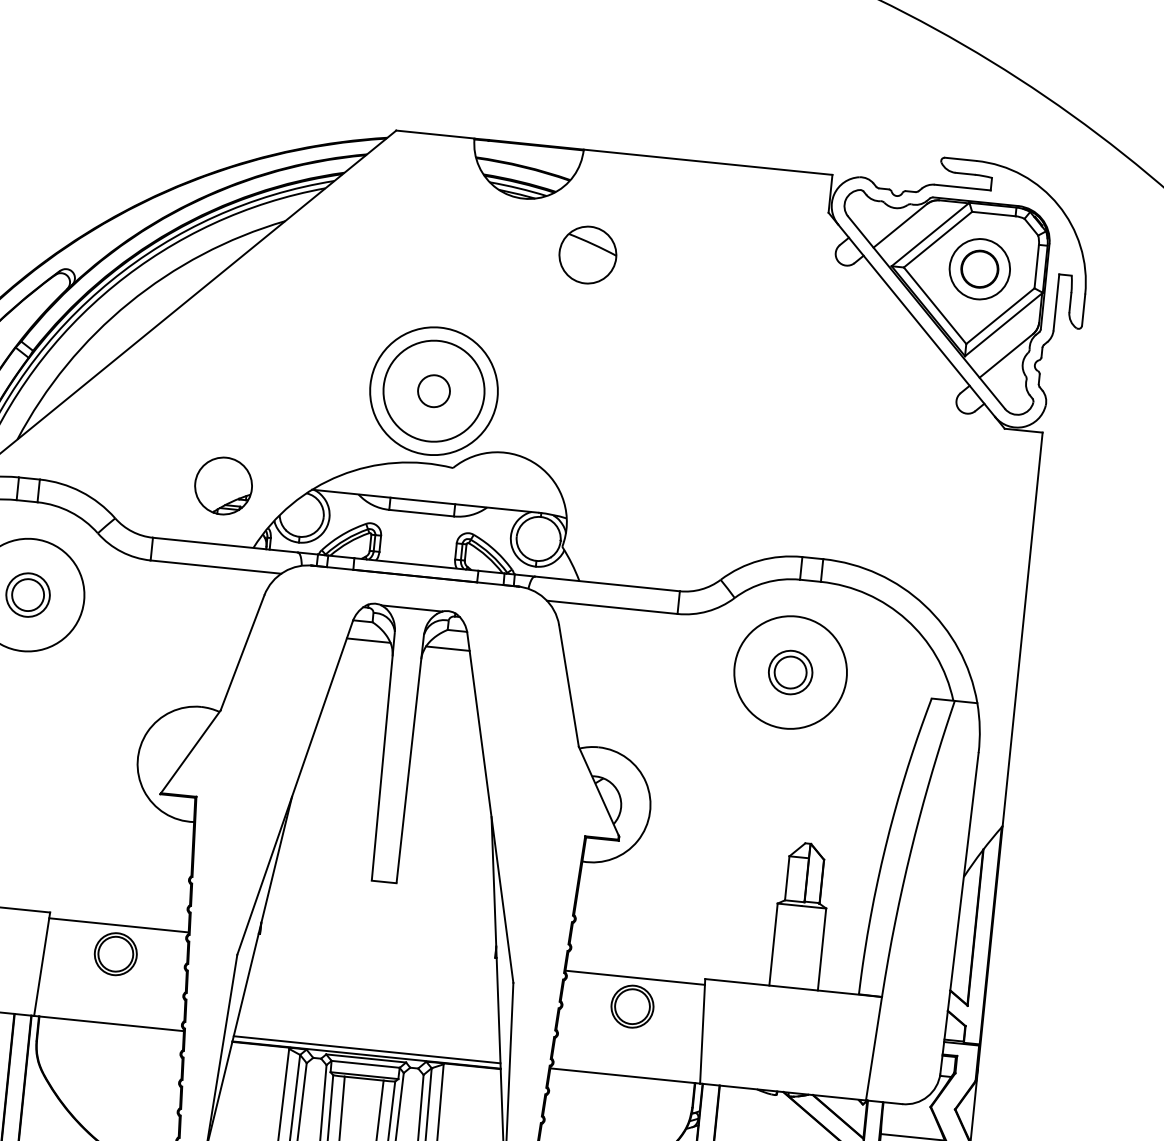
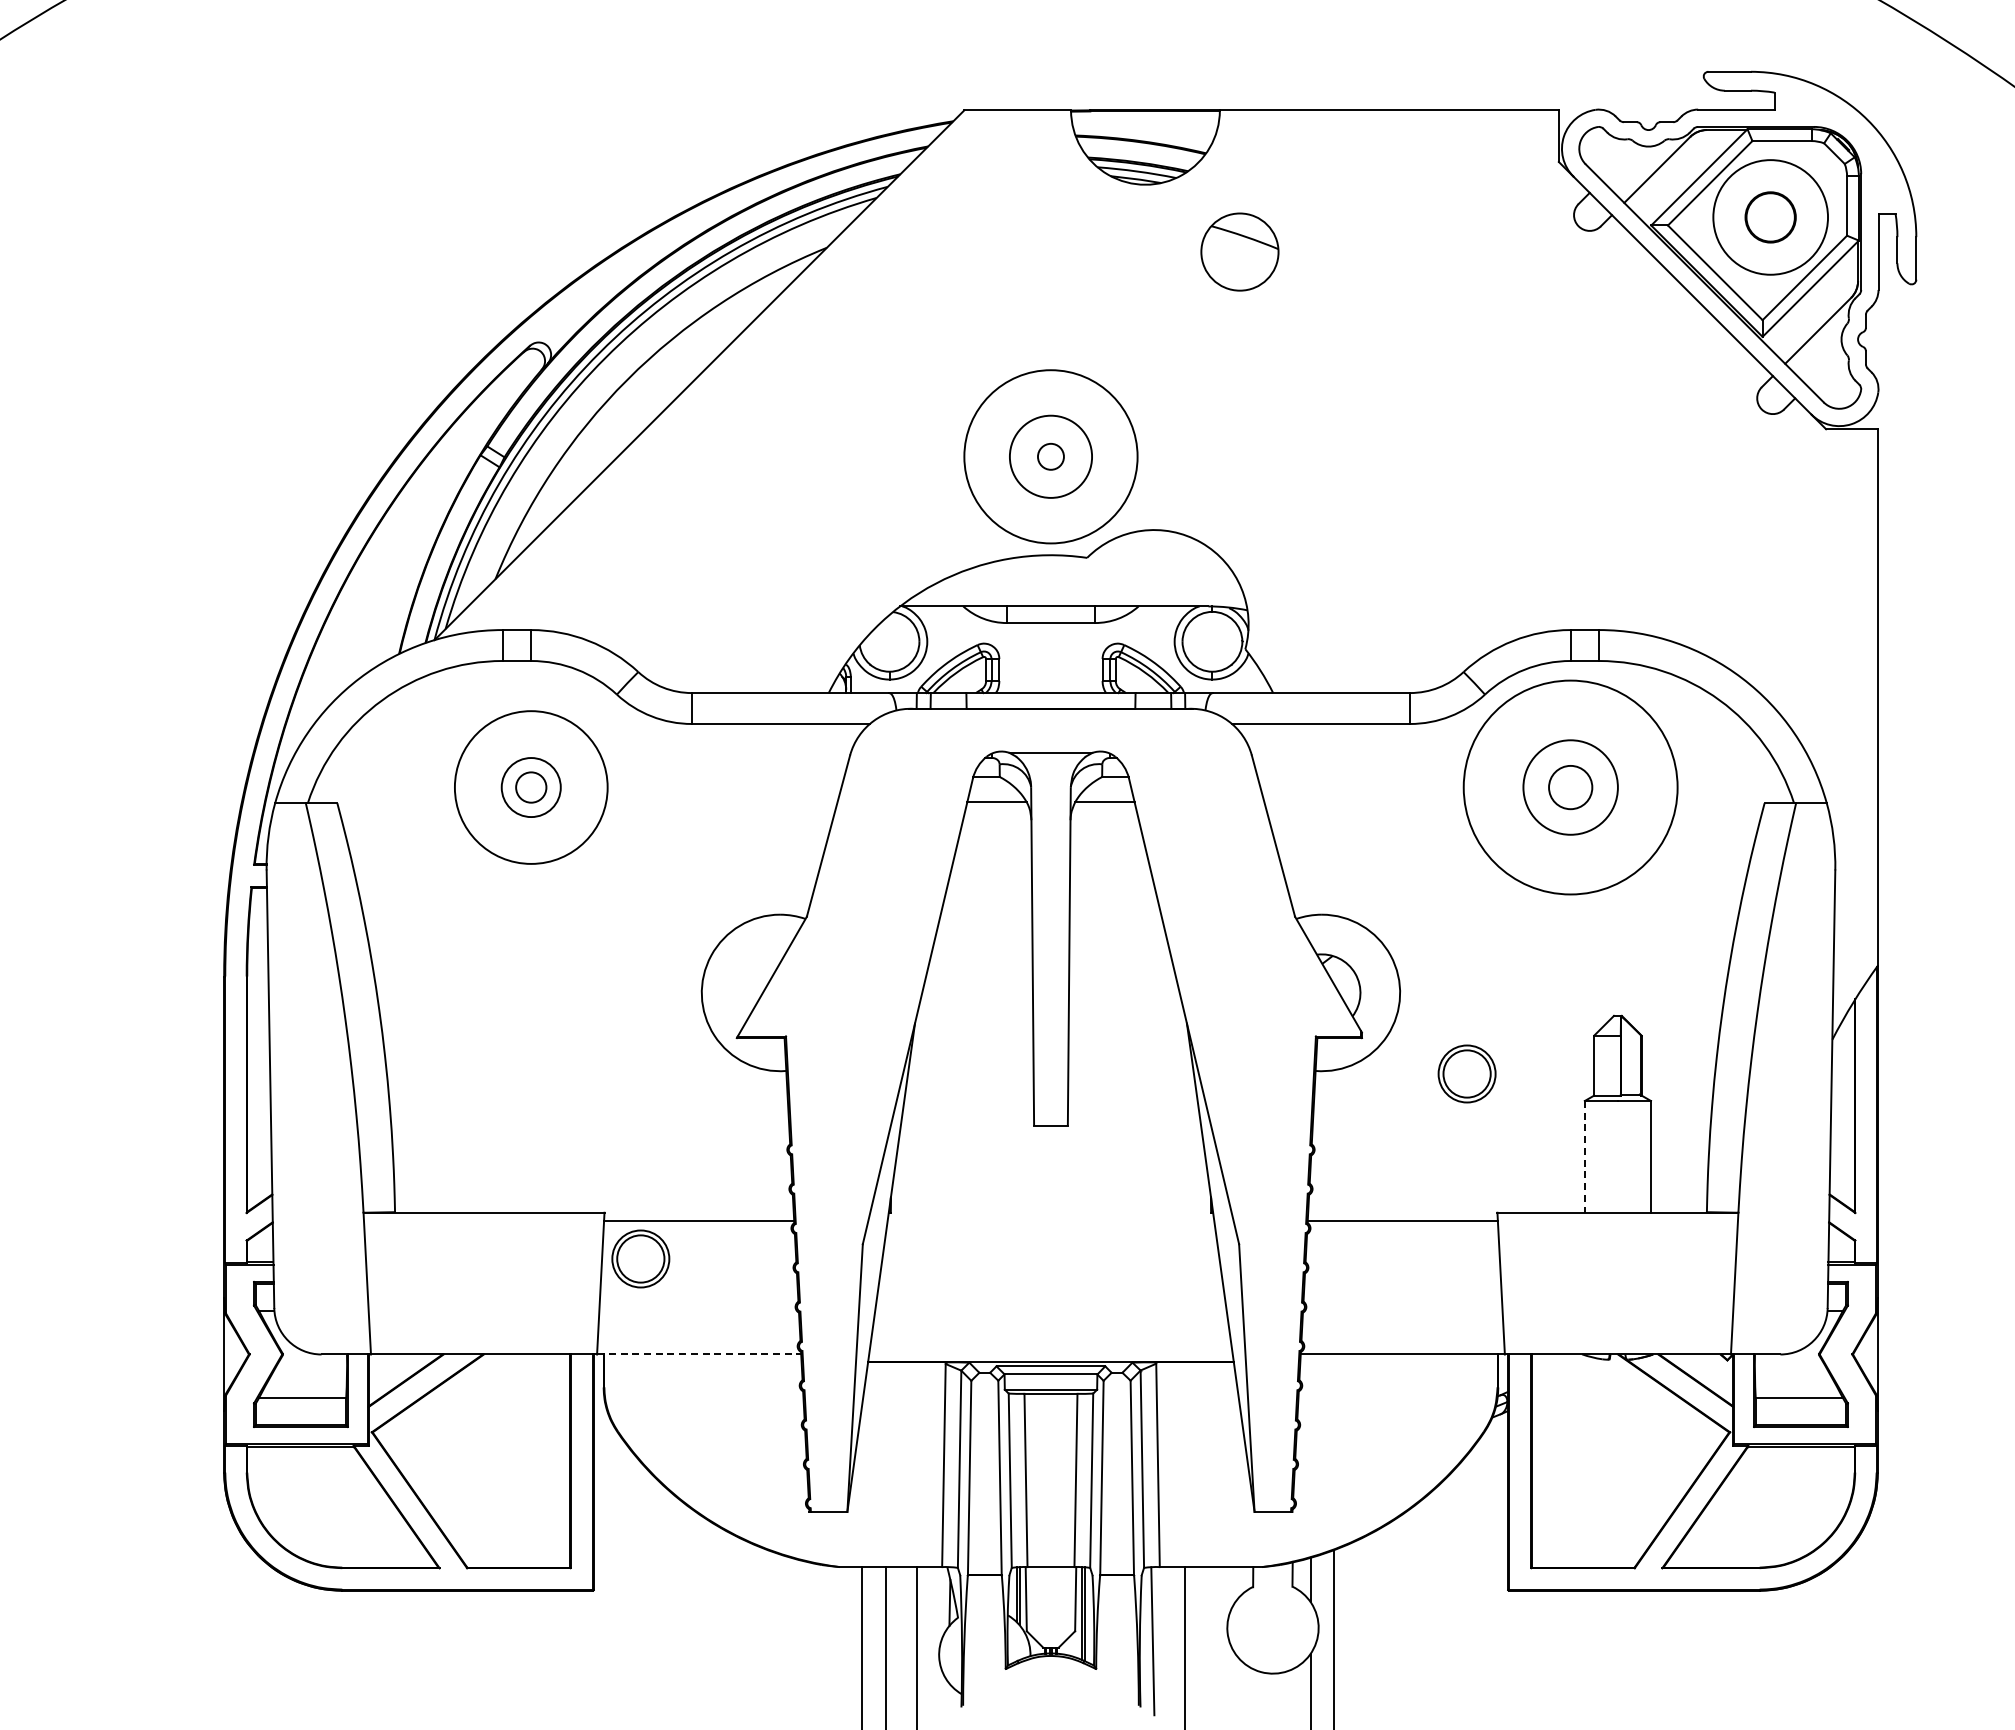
circle: (979, 269) -> (1770, 217), size x1.4
circle: (433, 390) -> (1050, 456), size x0.6
circle: (433, 390) -> (1050, 456), size x0.6
part: (223, 485) -> (779, 613), removed
circle: (27, 595) -> (530, 787), size x0.7
circle: (790, 672) -> (1570, 787), size x1.4
circle: (790, 672) -> (1570, 787), size x1.6
line: (773, 944) -> (1584, 1156), solid -> dashed
part: (115, 953) -> (640, 1258), moved
part: (632, 1006) -> (1466, 1073), moved
line: (109, 1023) -> (699, 1354), solid -> dashed
line: (366, 1049) -> (1050, 1354), removed

